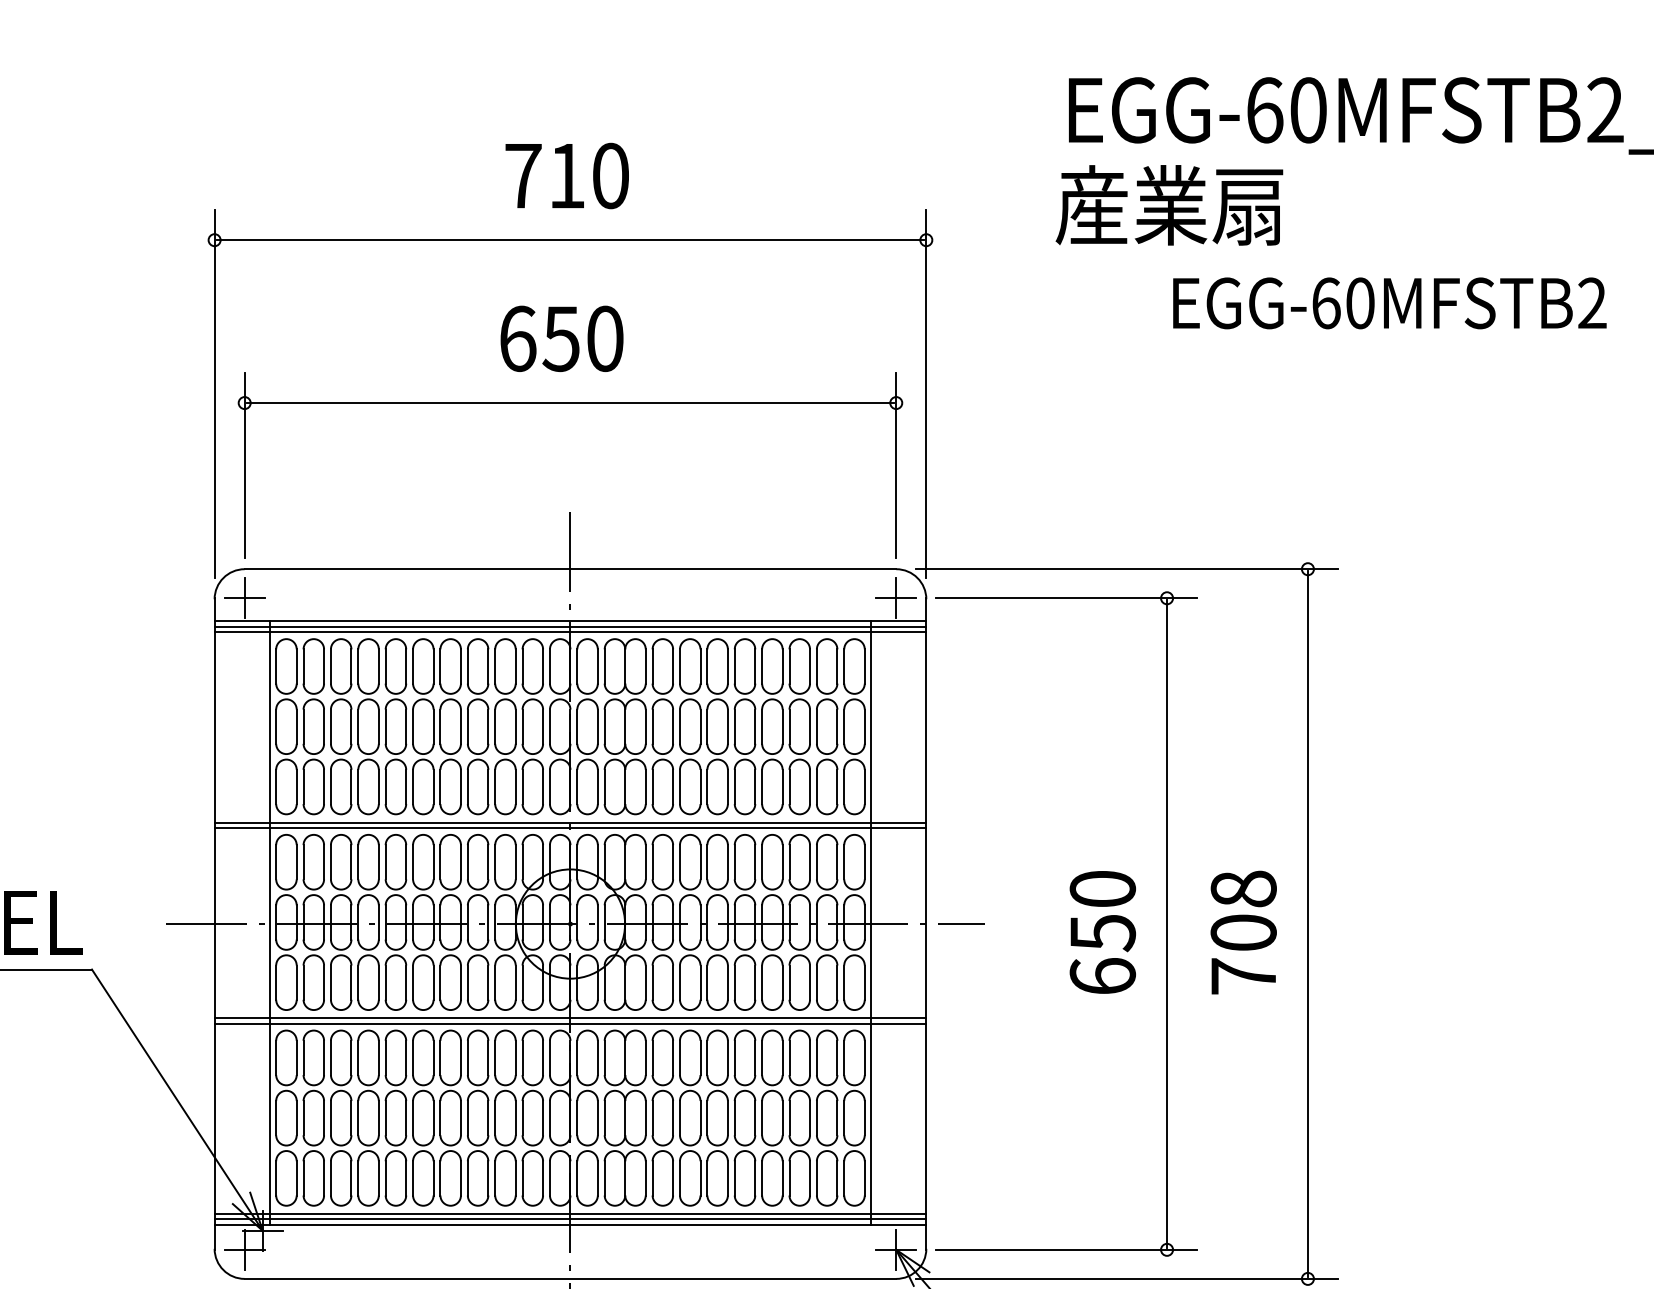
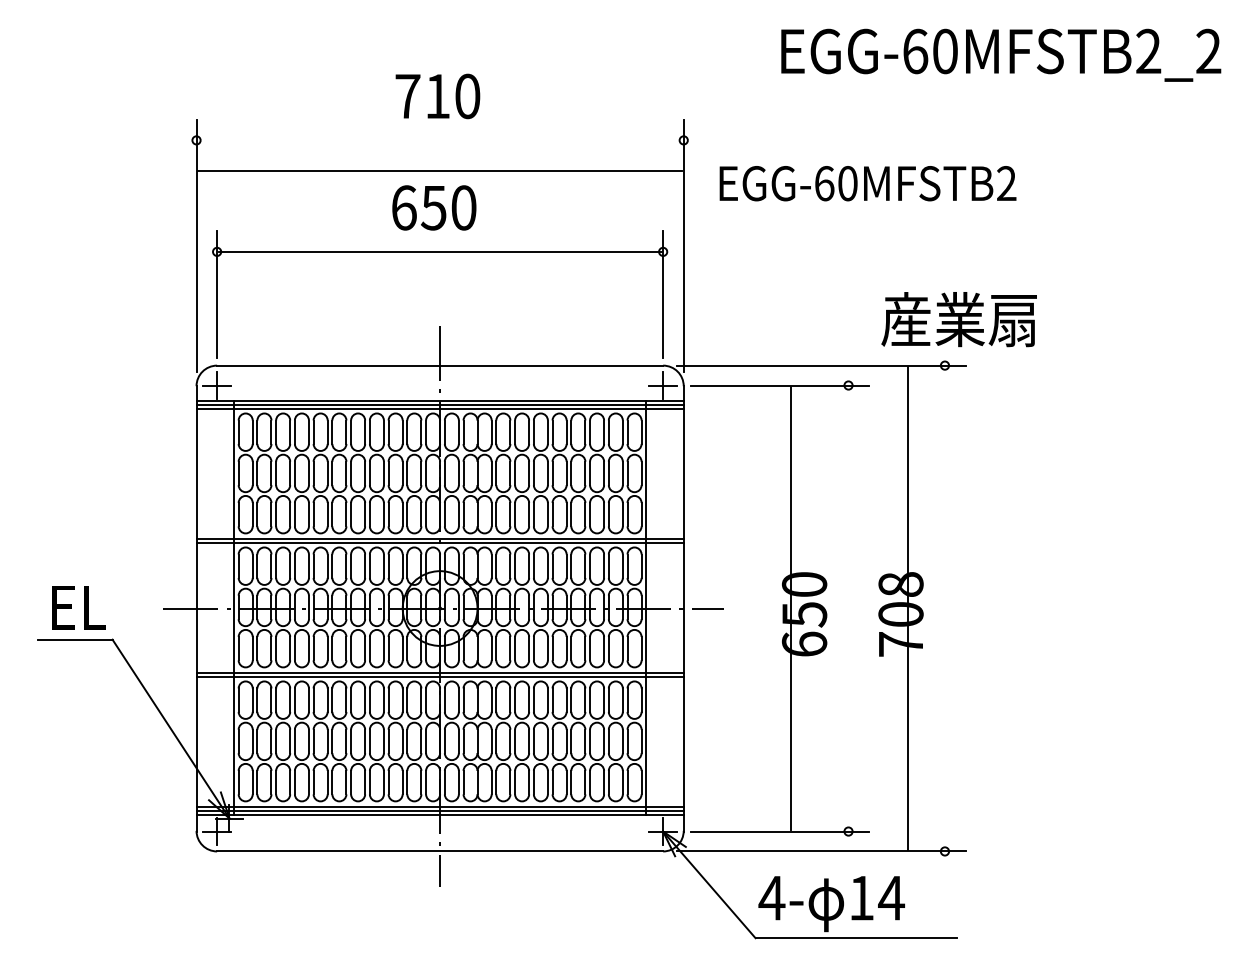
text: (1168, 205) -> (958, 319), moved
line: (569, 240) -> (439, 171), moved
text: (1389, 303) -> (867, 183), moved
line: (1167, 923) -> (790, 608), moved
line: (1307, 923) -> (907, 608), moved

